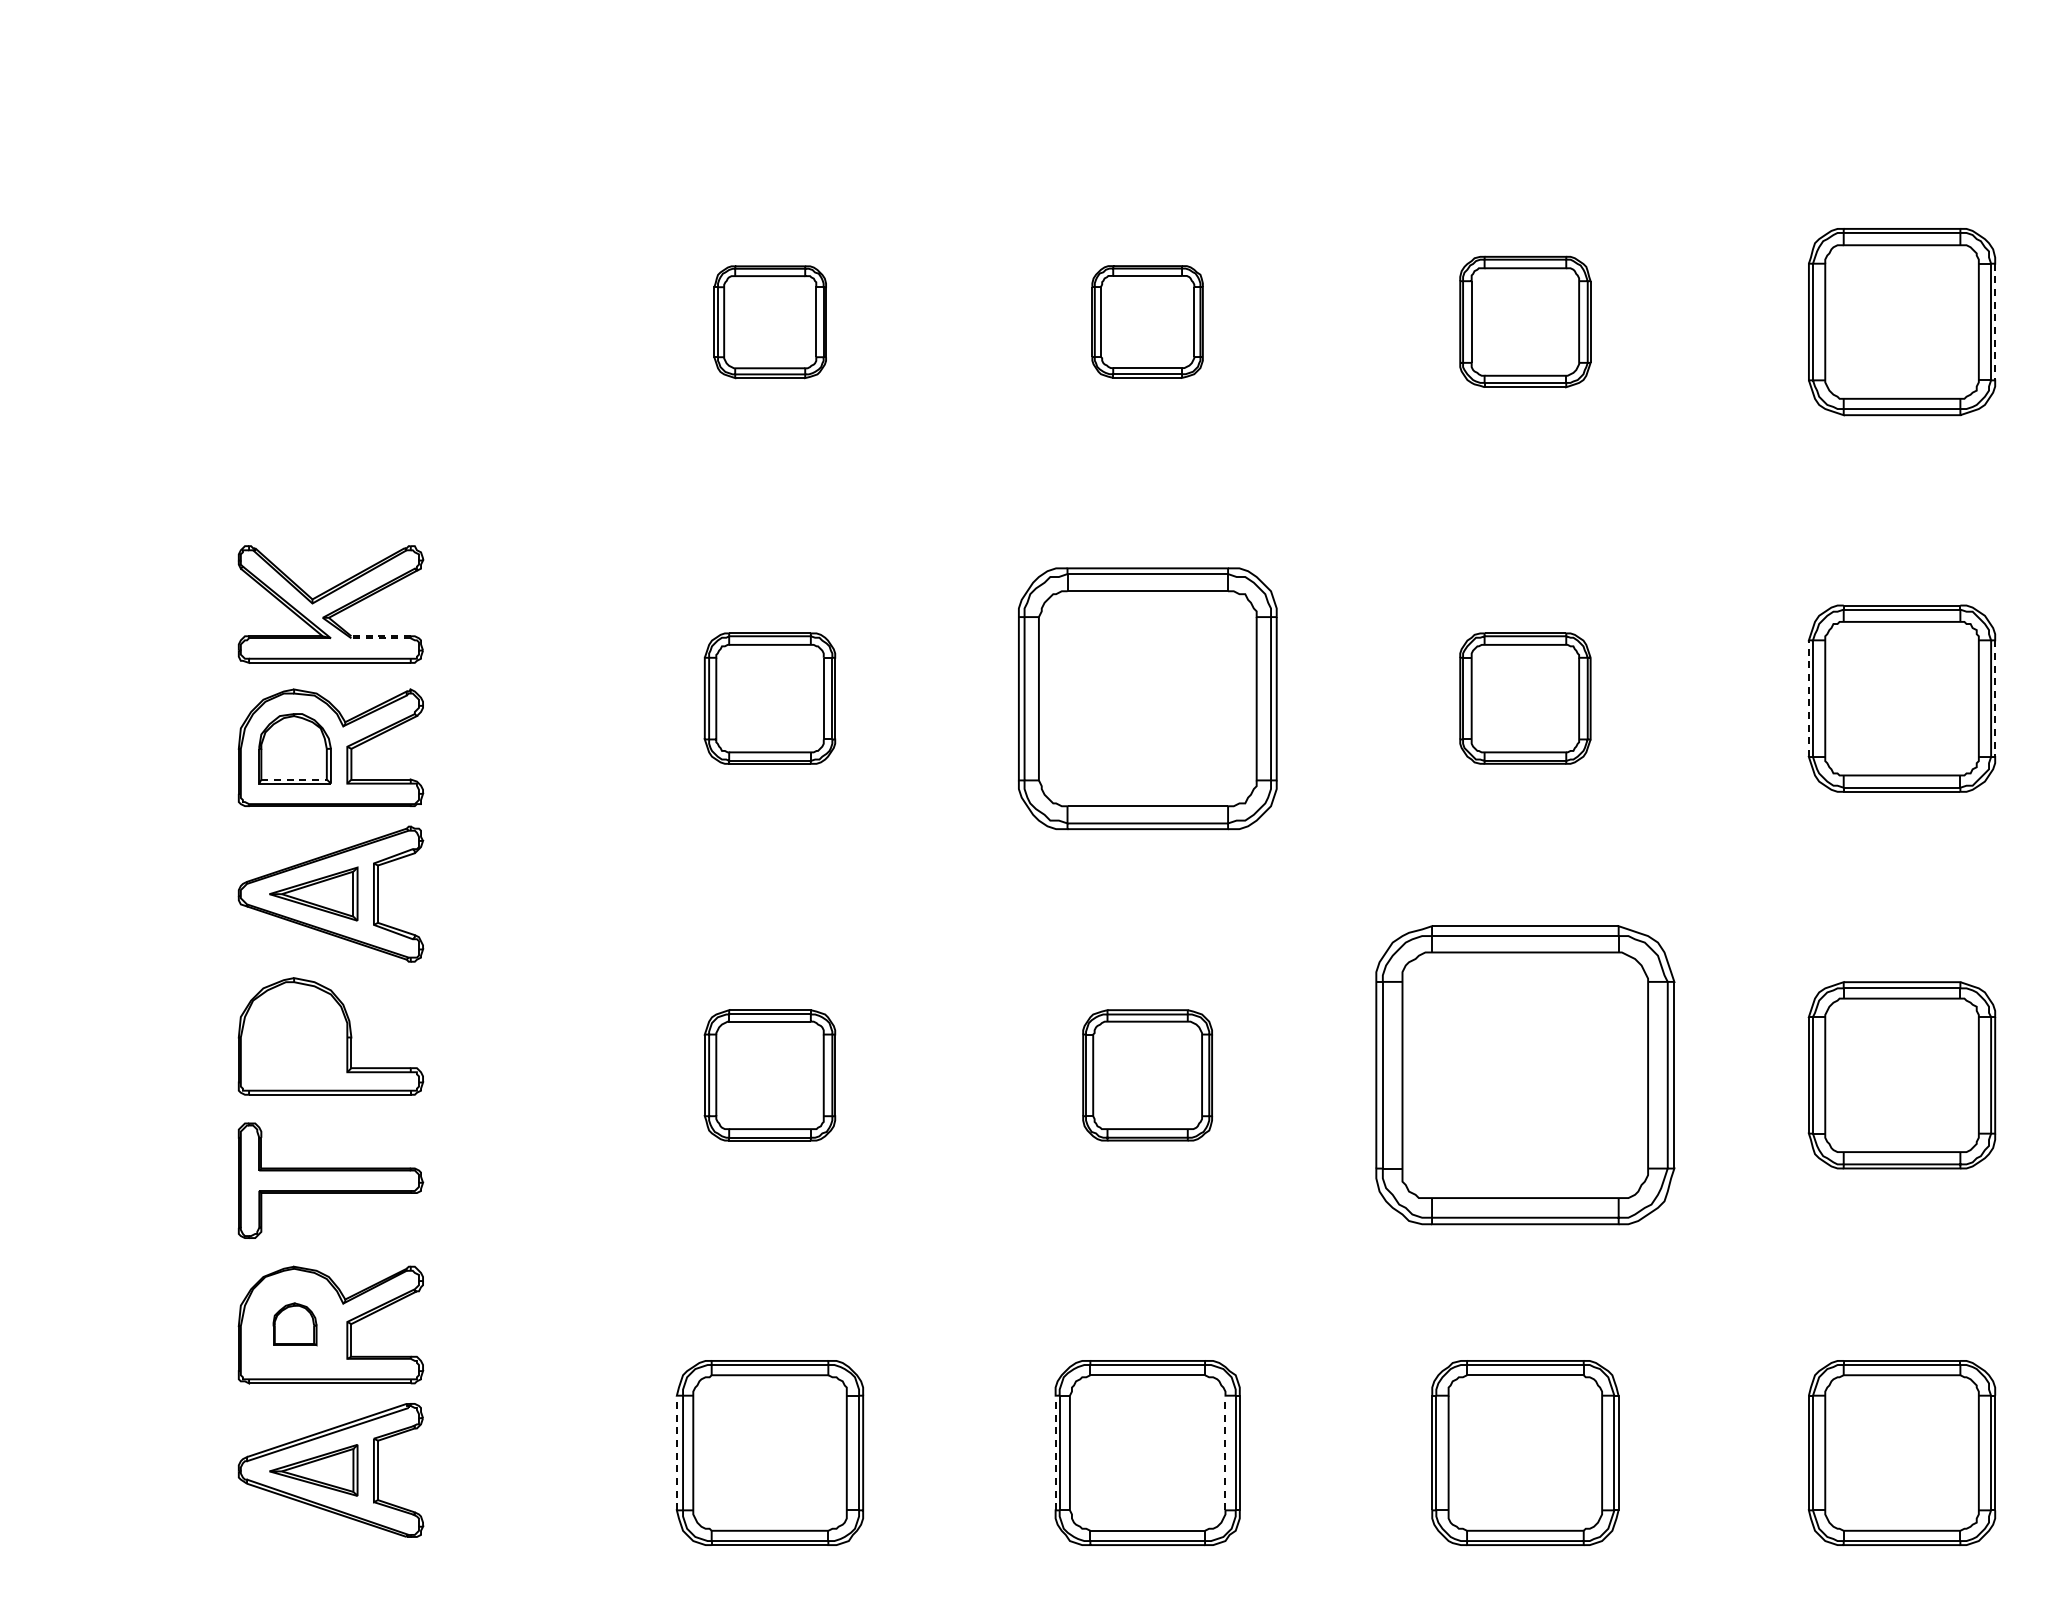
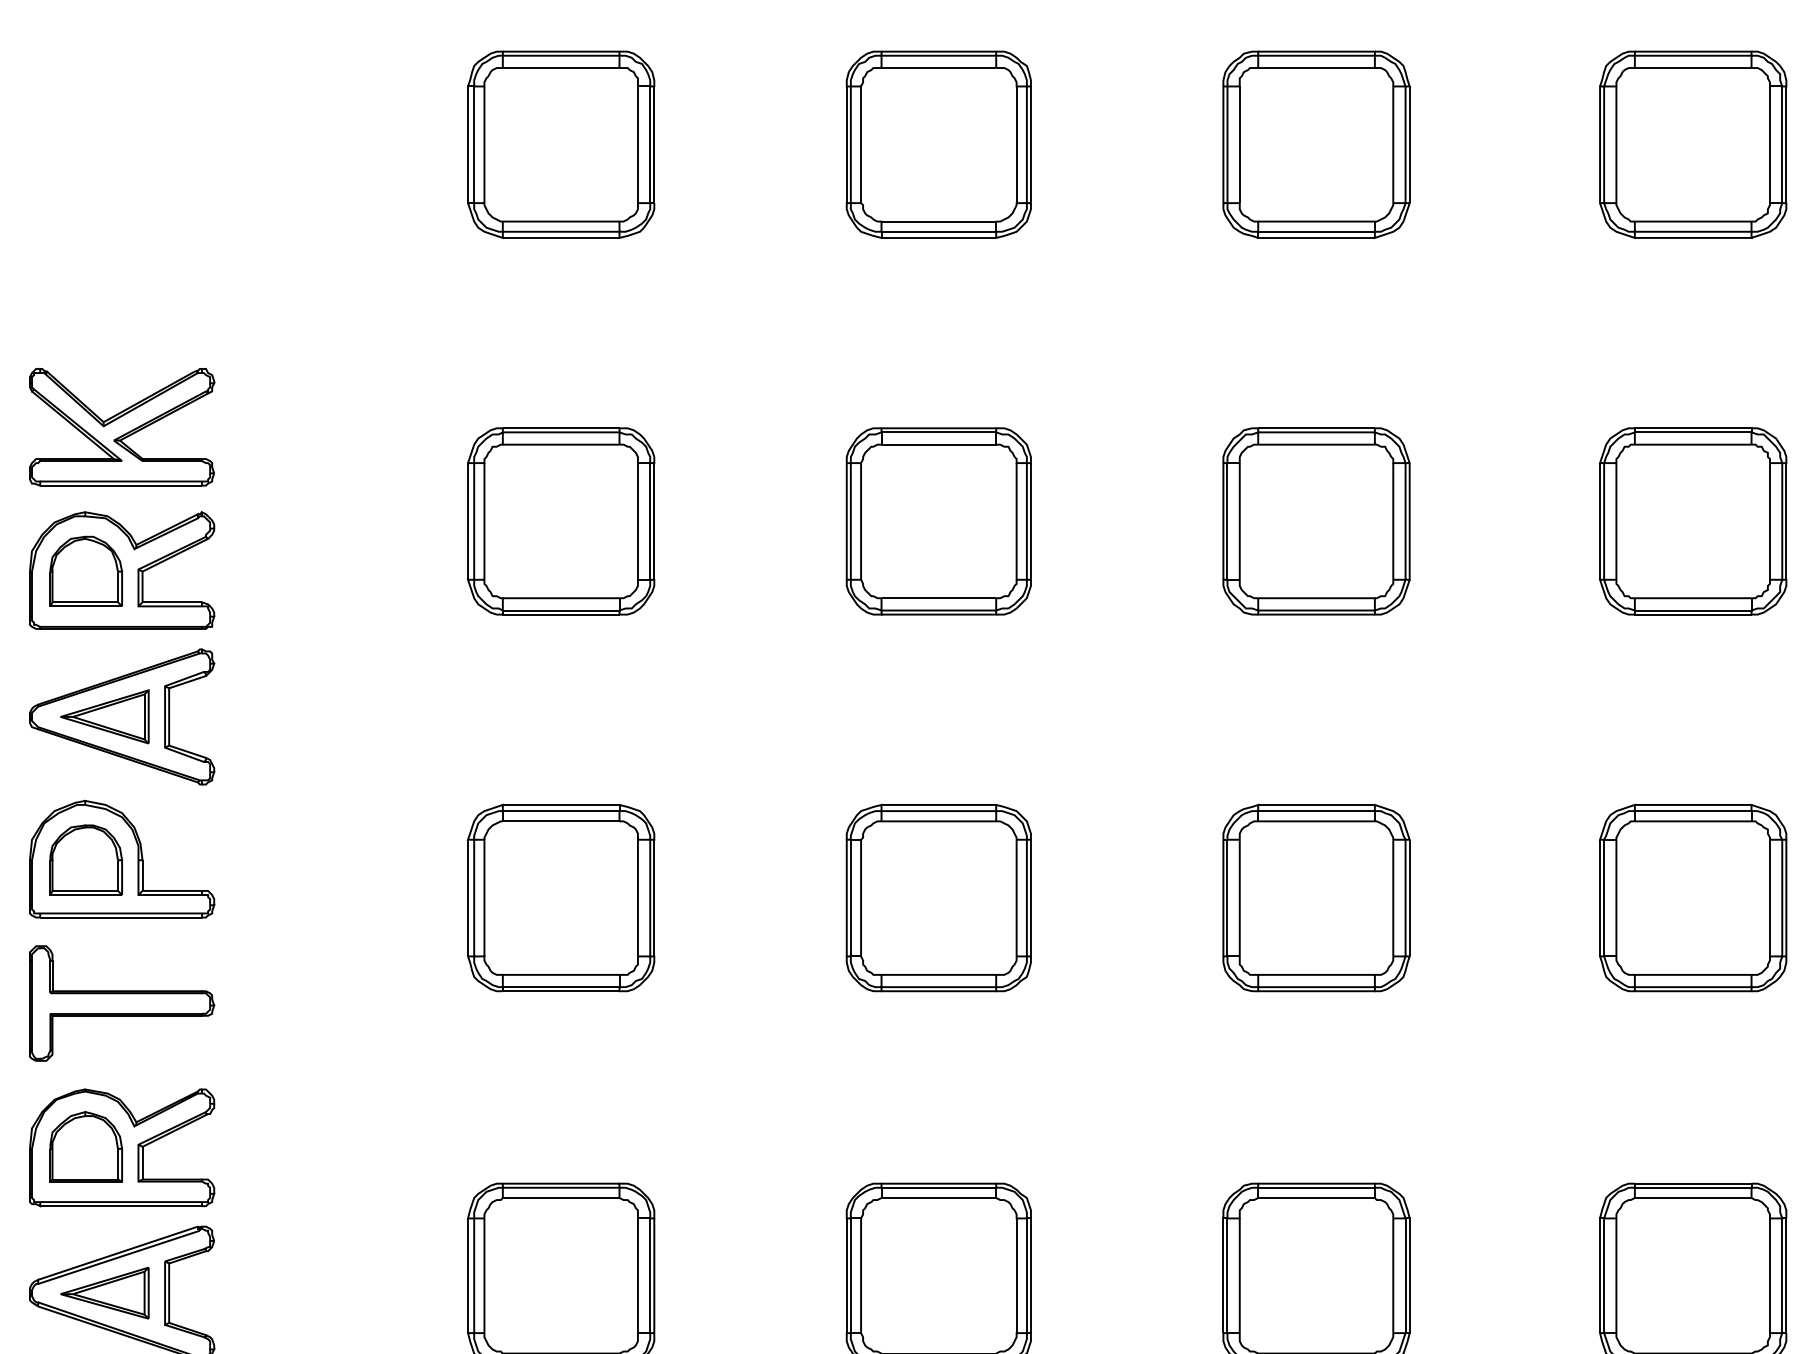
part: (1147, 321) -> (938, 144), size x1.67
part: (1525, 321) -> (1316, 144), size x1.43
part: (770, 322) -> (561, 145), size x1.67
line: (1995, 322) -> (1786, 145), dashed -> solid
line: (351, 637) -> (142, 460), dashed -> solid
part: (769, 698) -> (560, 521), size x1.43
part: (1147, 698) -> (938, 521), size x0.71
part: (1525, 698) -> (1316, 521), size x1.43
line: (1808, 698) -> (1599, 521), dashed -> solid
line: (1995, 699) -> (1786, 522), dashed -> solid
line: (294, 779) -> (85, 602), dashed -> solid
part: (294, 1036) -> (85, 859), added
part: (769, 1075) -> (560, 898), size x1.43
part: (1147, 1075) -> (938, 898), size x1.43
part: (1525, 1075) -> (1316, 898), size x0.62
part: (294, 1324) -> (85, 1147), size x1.67
line: (676, 1452) -> (467, 1275), dashed -> solid
line: (1055, 1452) -> (846, 1275), dashed -> solid
line: (1225, 1452) -> (1016, 1275), dashed -> solid

